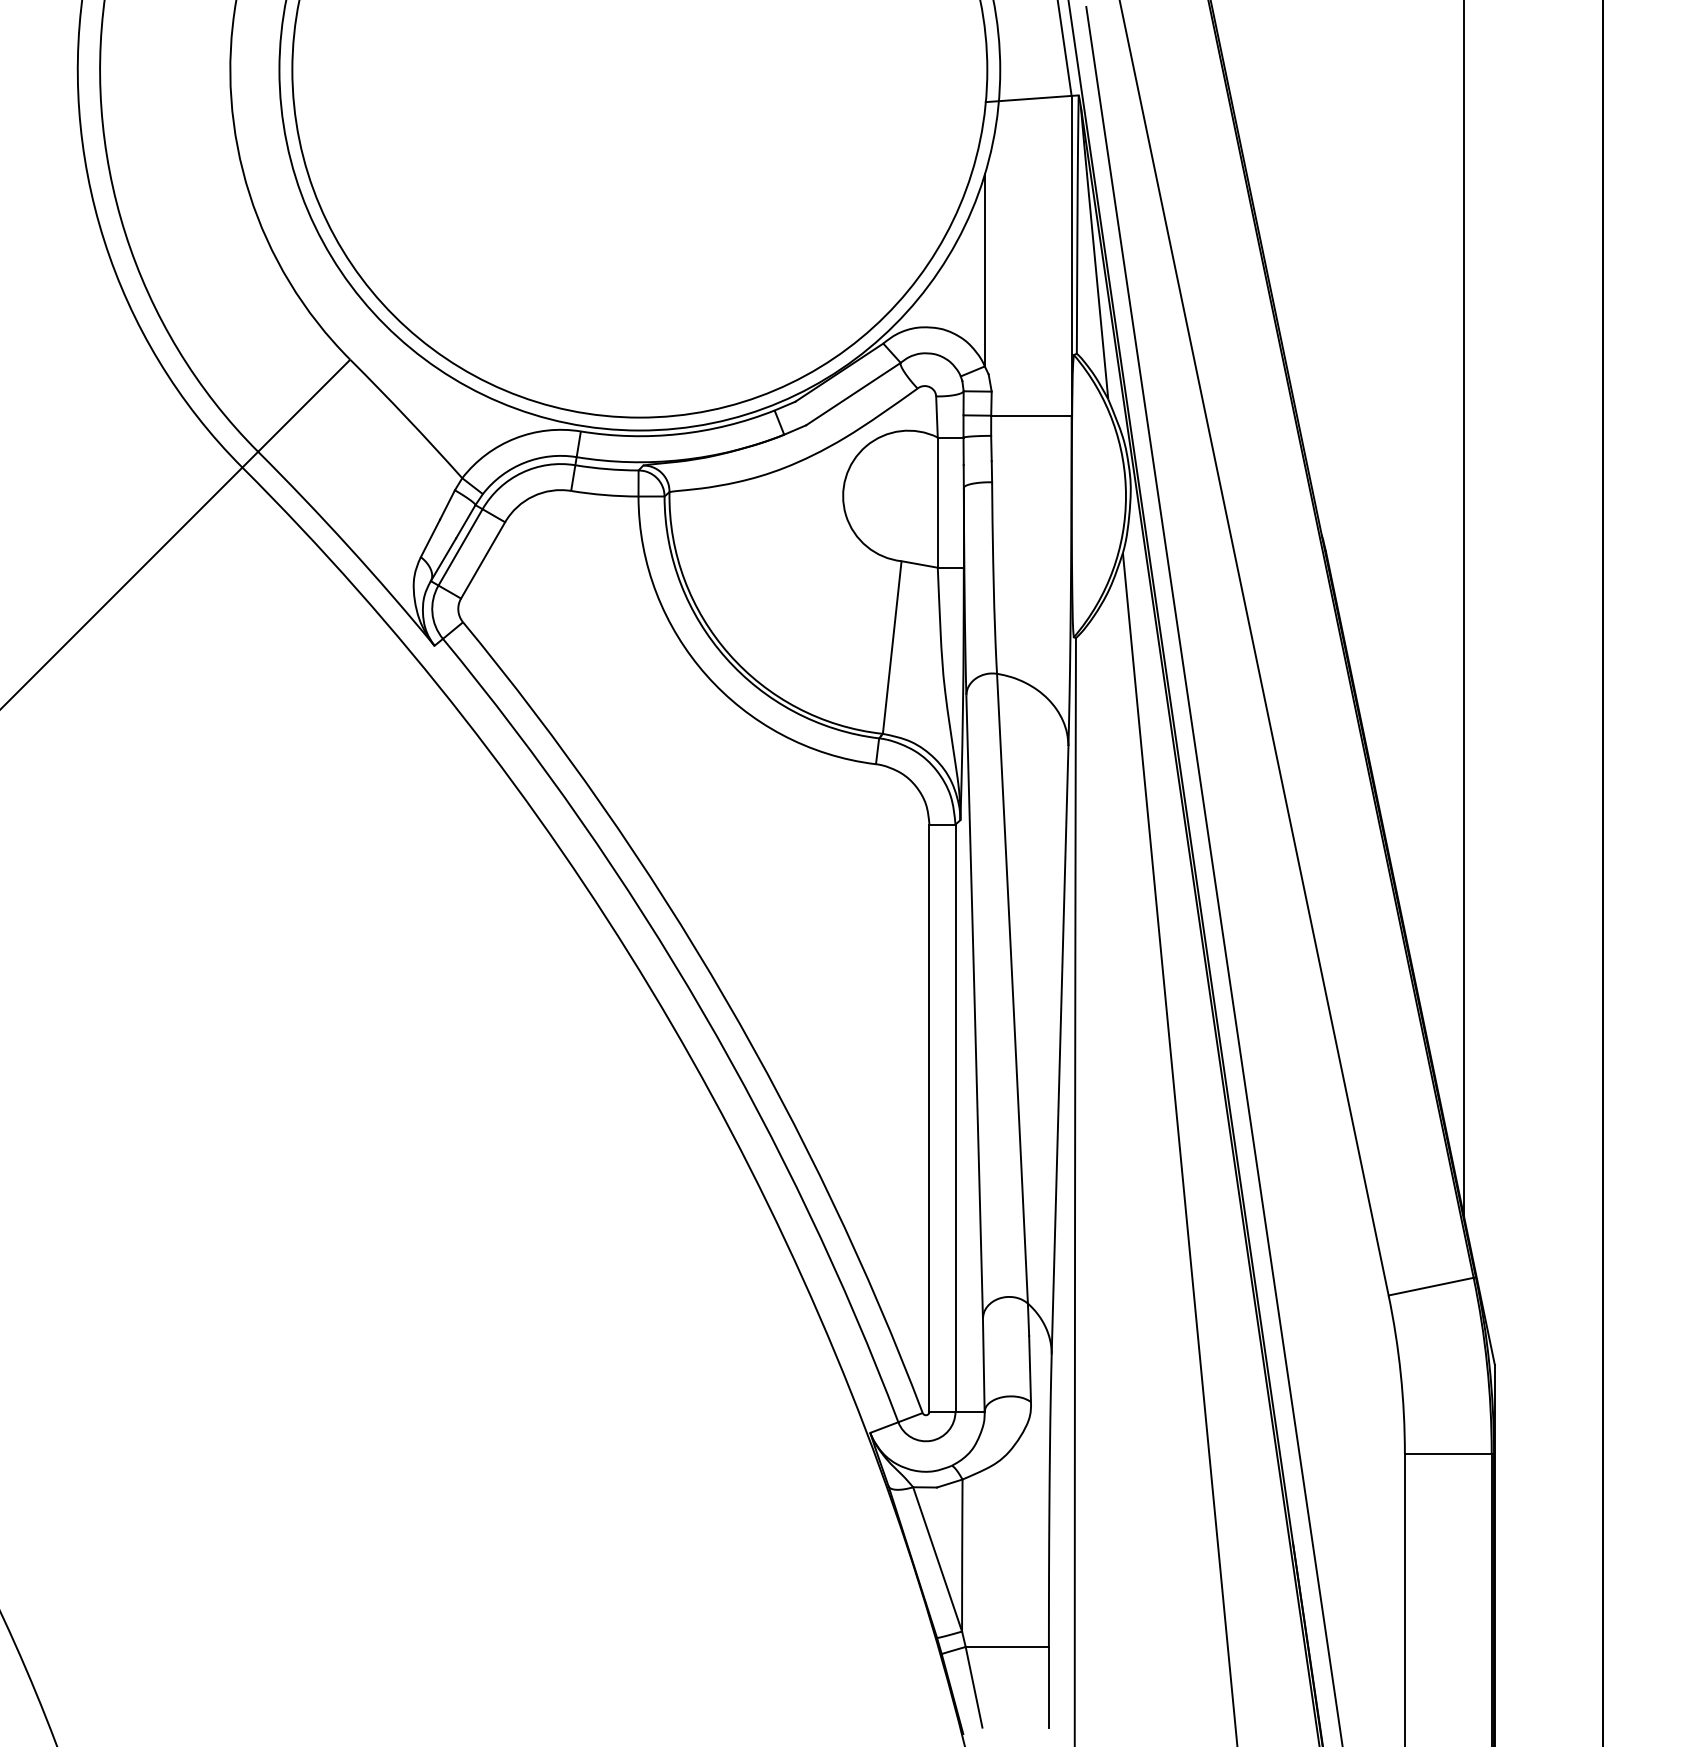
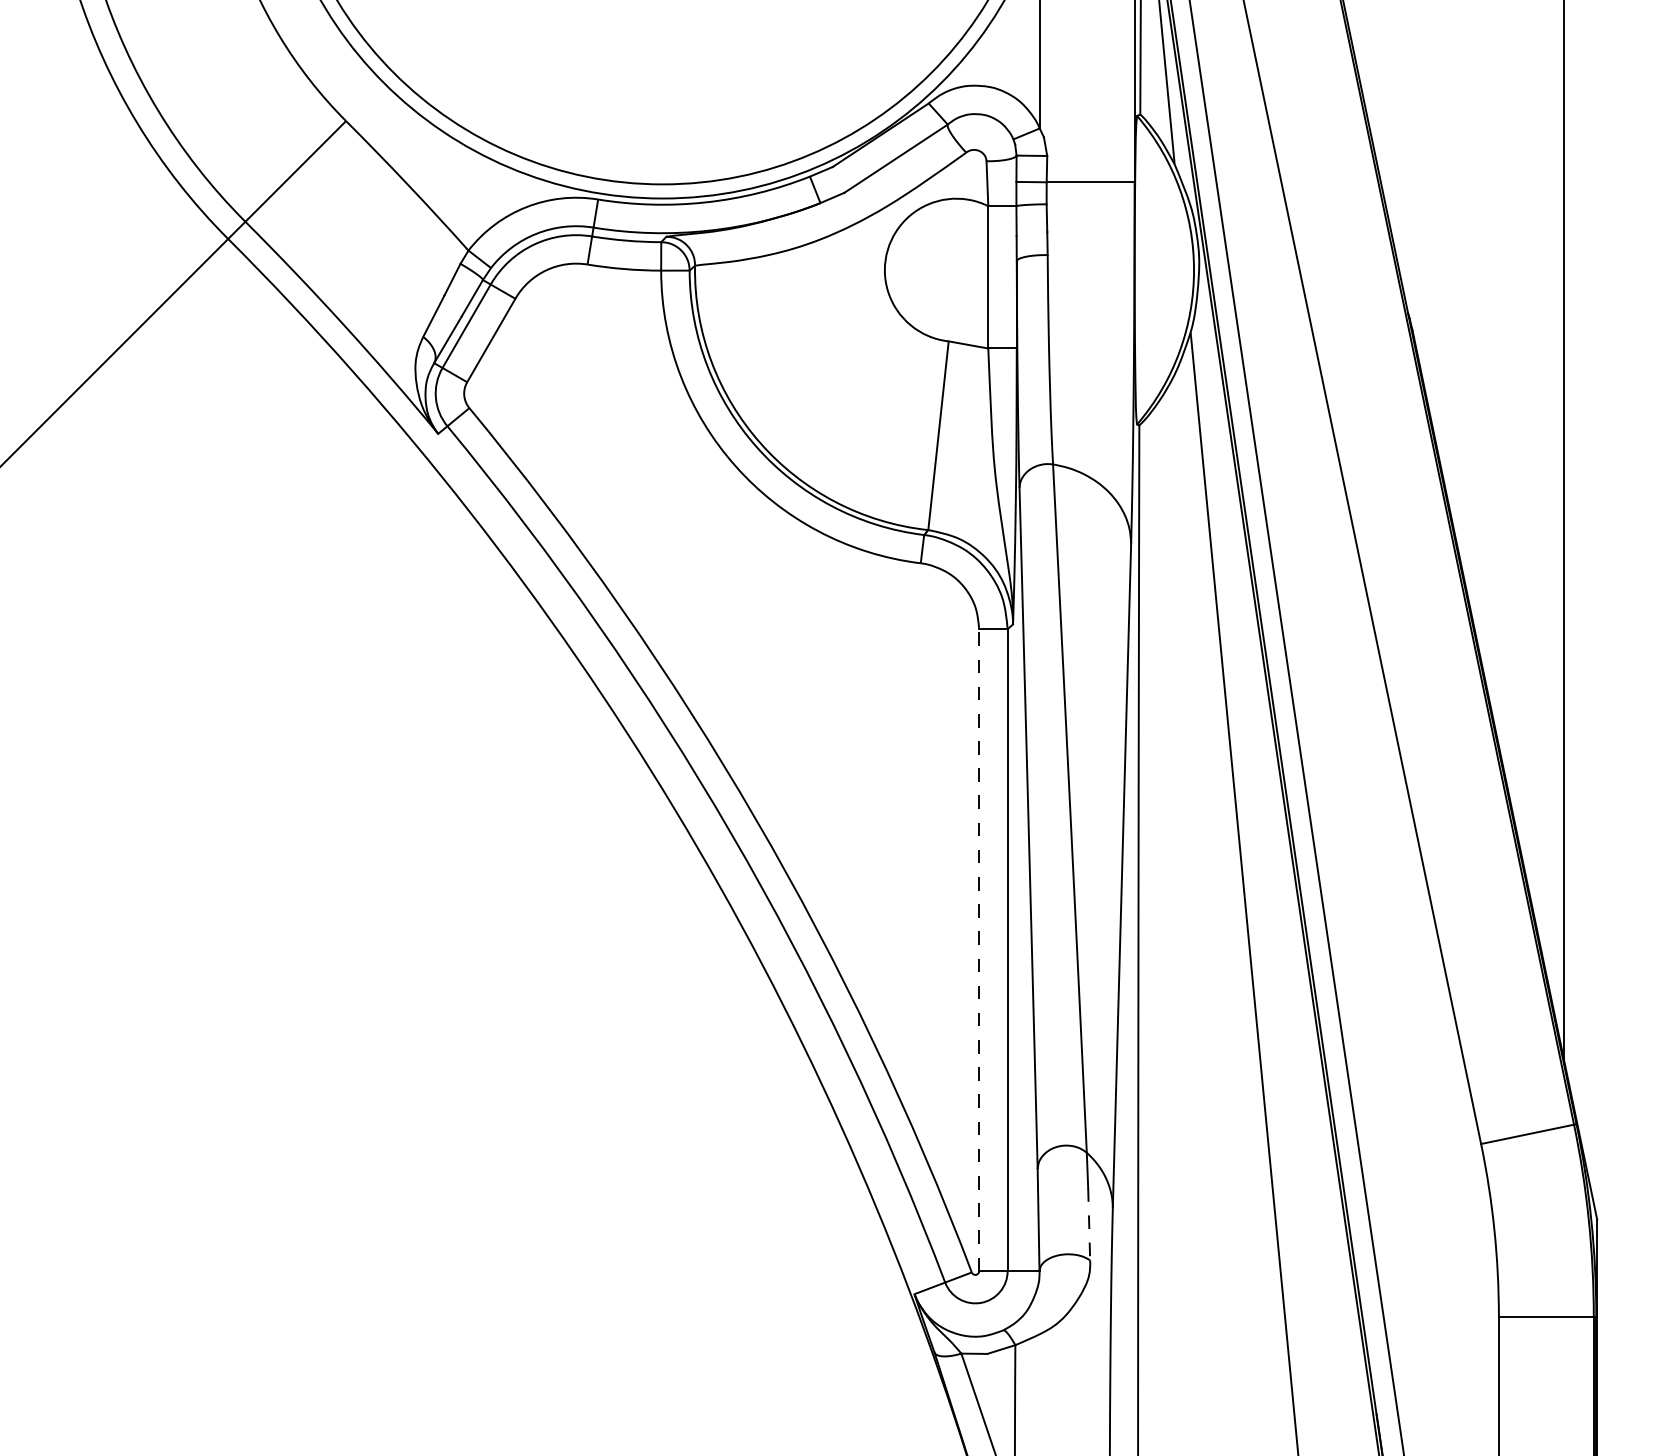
line: (929, 1118) -> (979, 950), solid -> dashed
line: (1030, 1369) -> (1089, 1224), solid -> dashed

